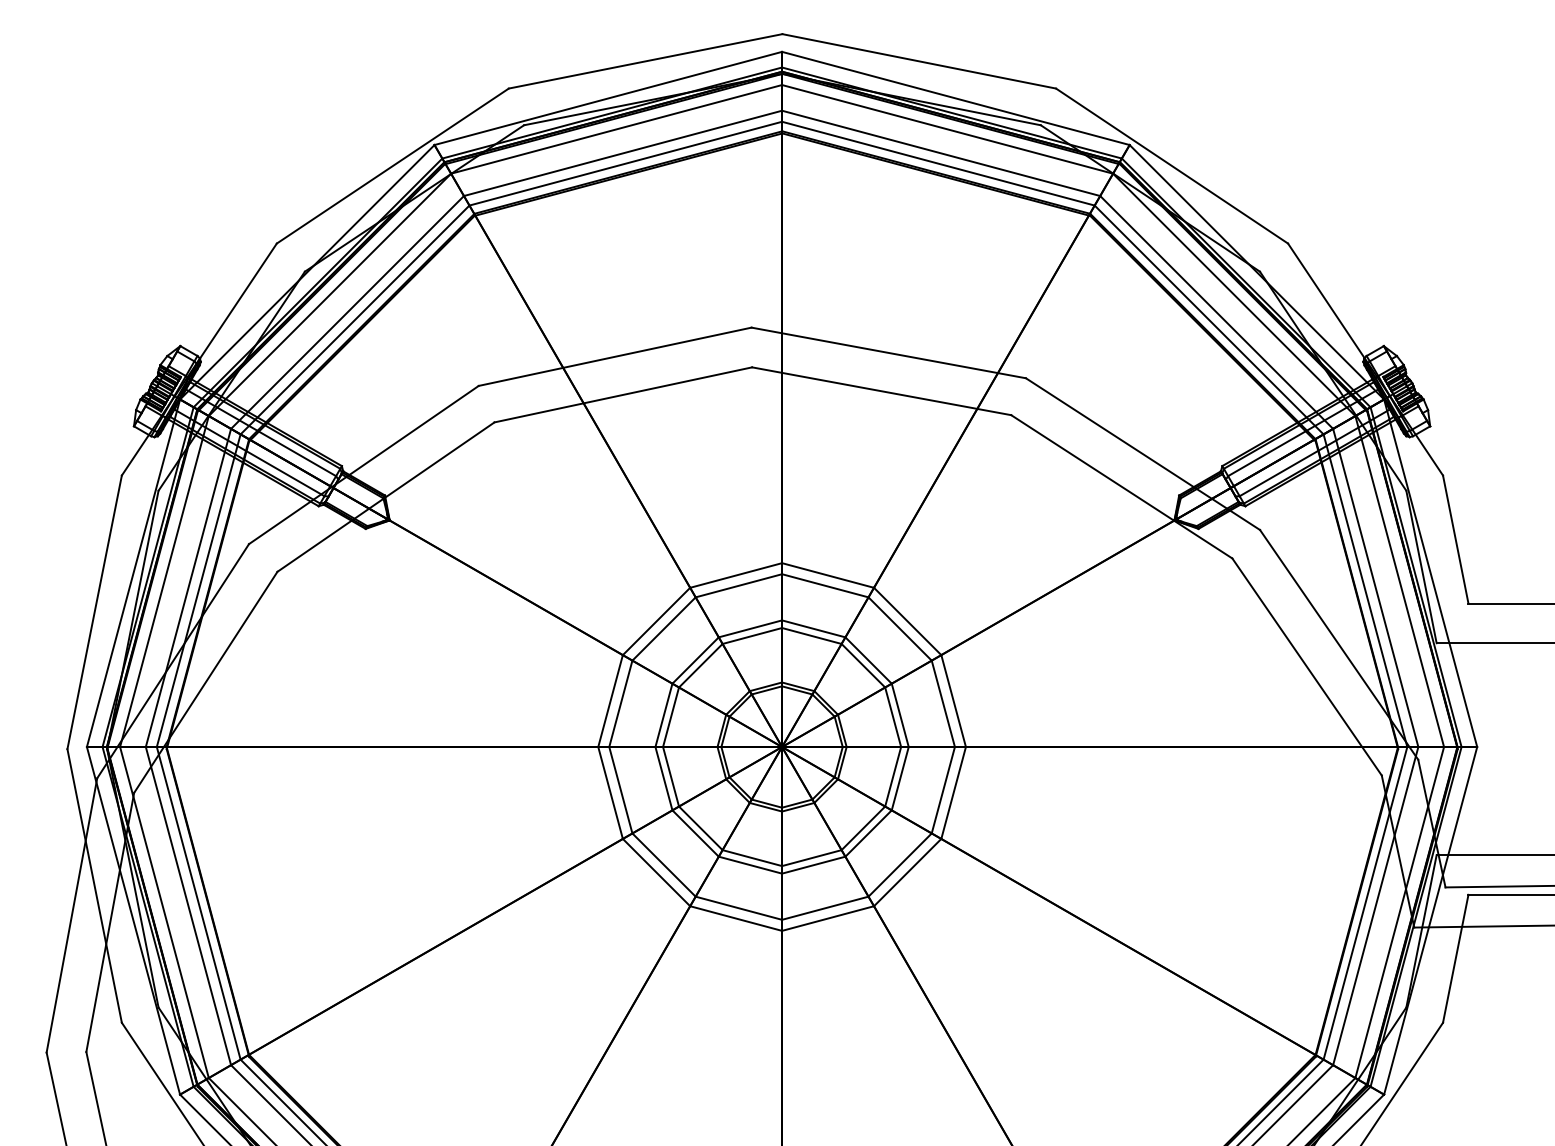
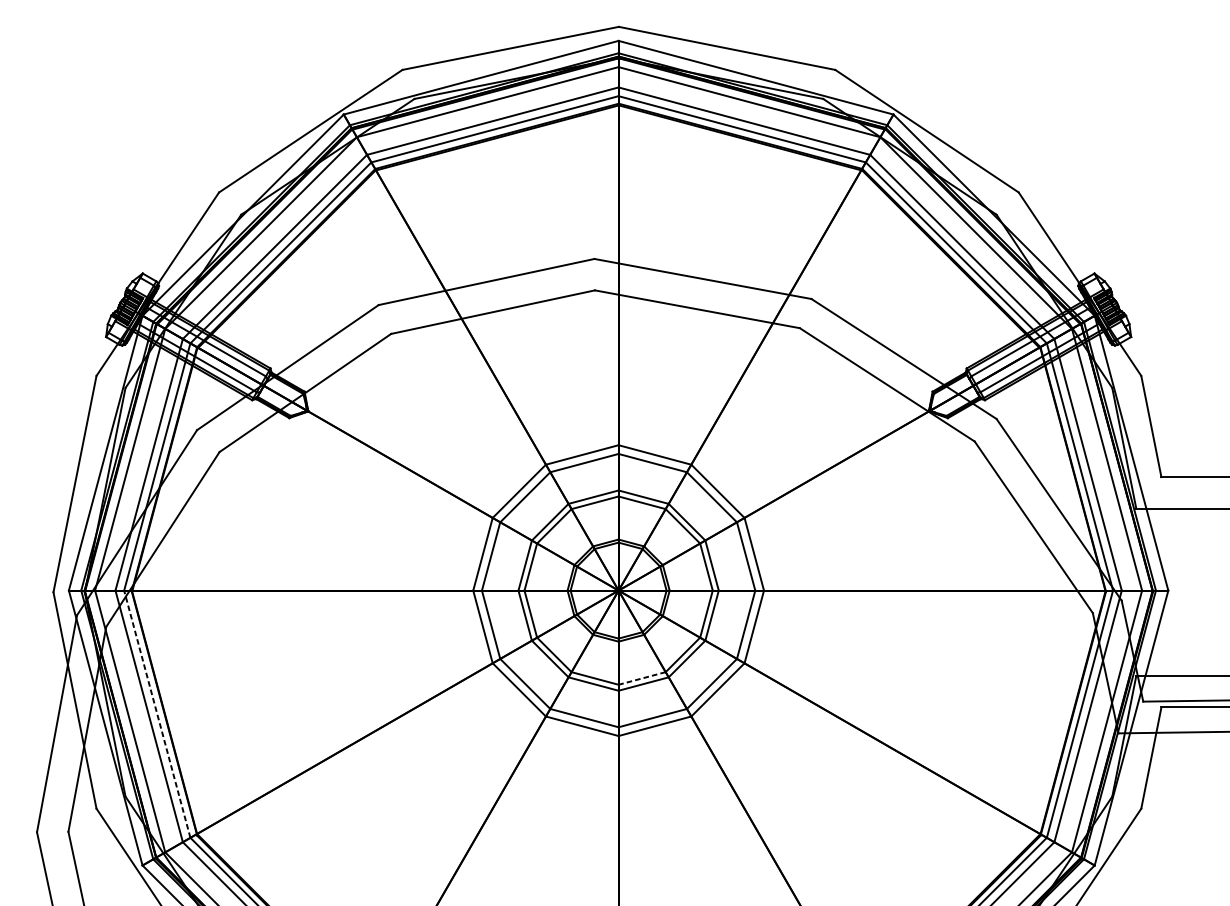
line: (811, 858) -> (641, 678), solid -> dashed
line: (198, 903) -> (157, 714), solid -> dashed

